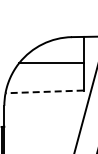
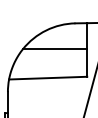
line: (44, 91) -> (48, 77), dashed -> solid

